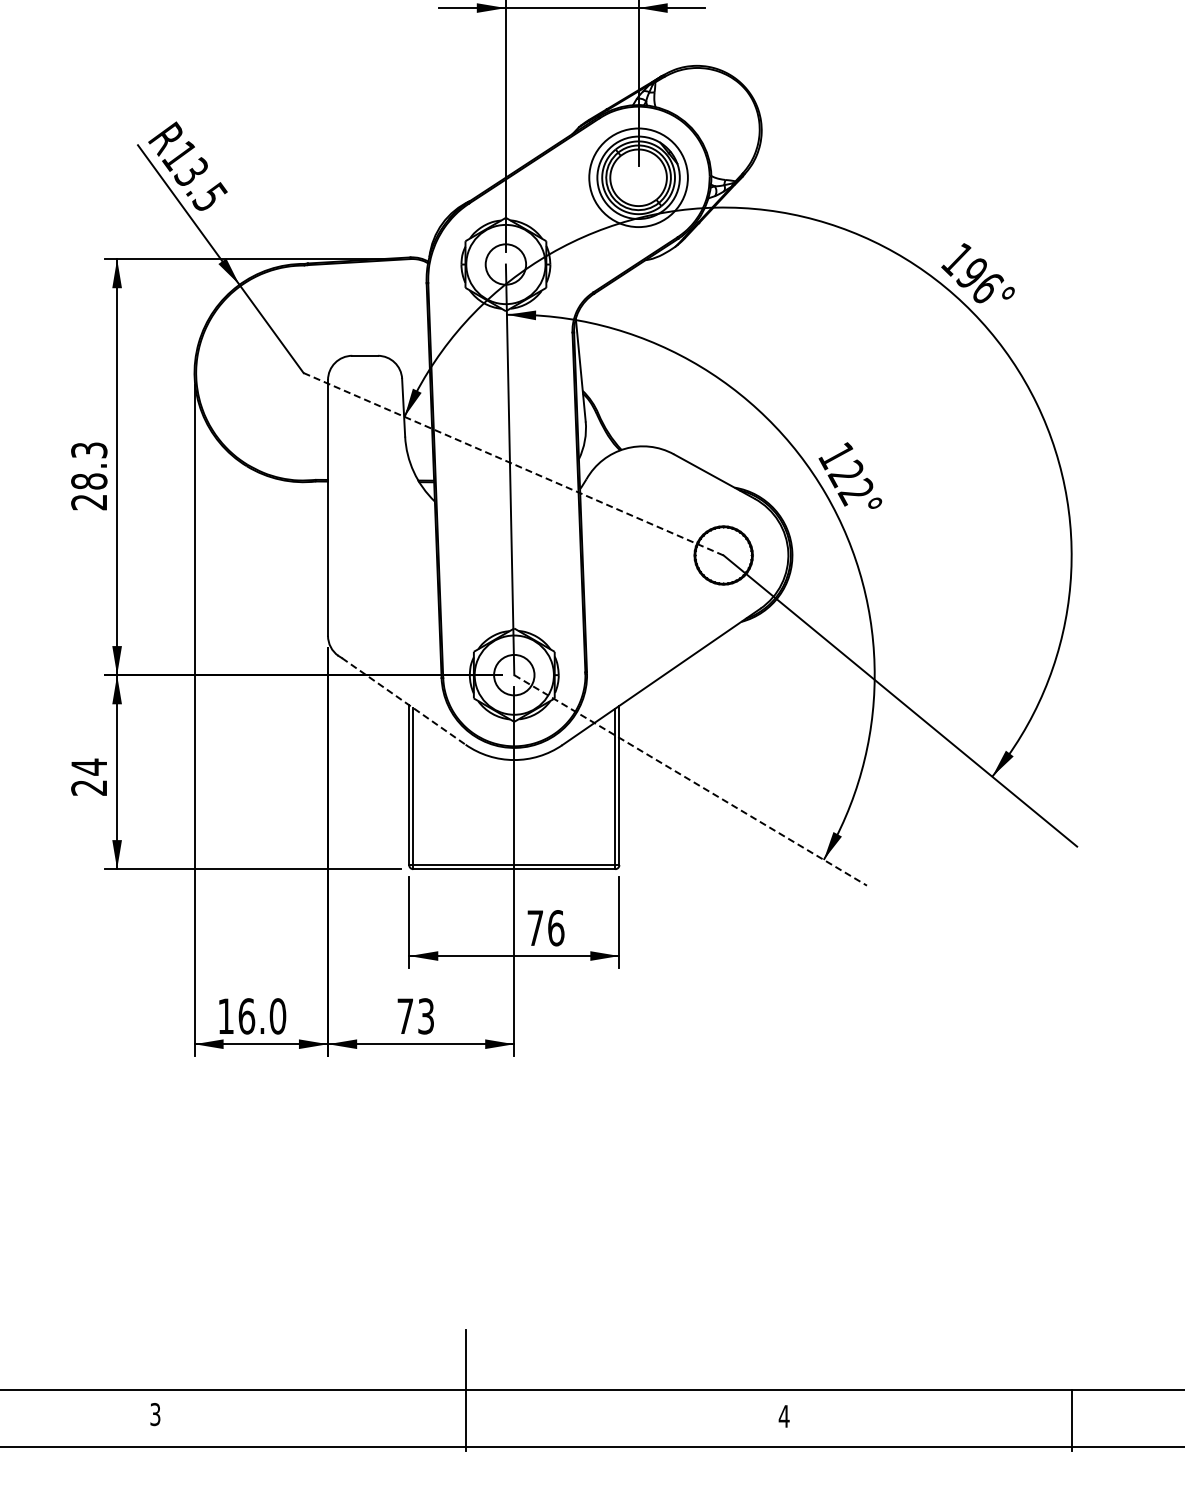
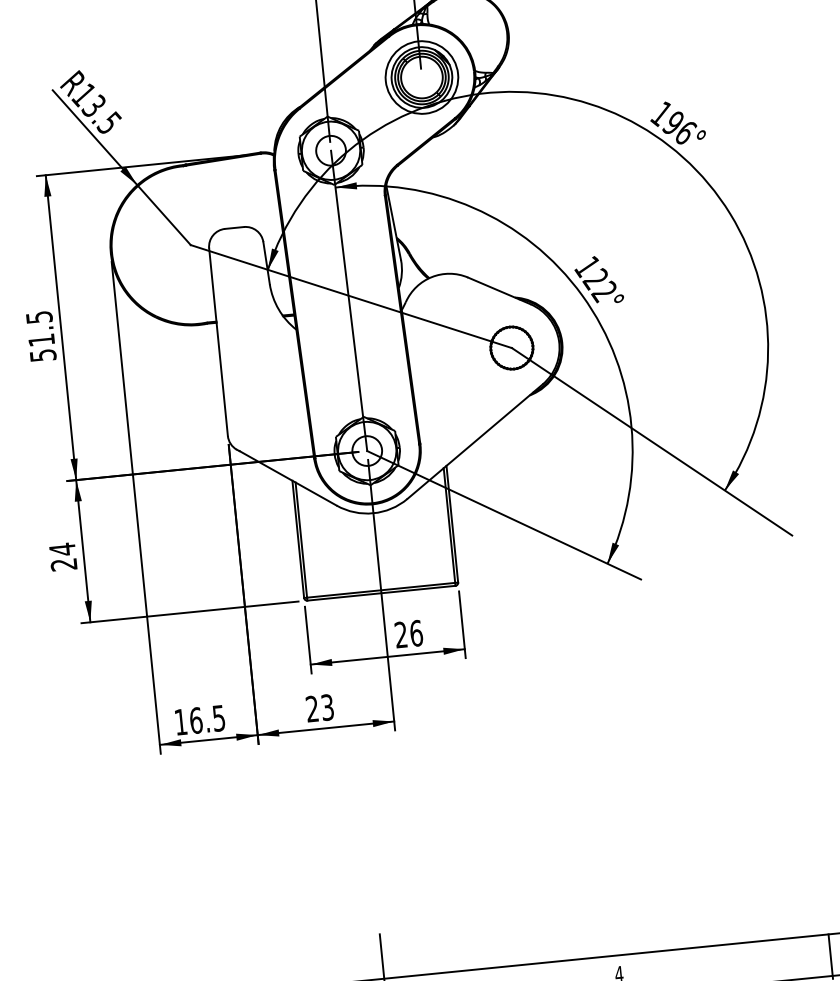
line: (513, 464) -> (351, 296), dashed -> solid
text: (89, 476) -> (41, 336), 28.3 -> 51.5
line: (403, 701) -> (287, 478), dashed -> solid
line: (691, 780) -> (504, 515), dashed -> solid
text: (534, 927) -> (400, 634), 76 -> 26
text: (404, 1015) -> (311, 708), 73 -> 23
text: (277, 1016) -> (218, 718), 16.0 -> 16.5

